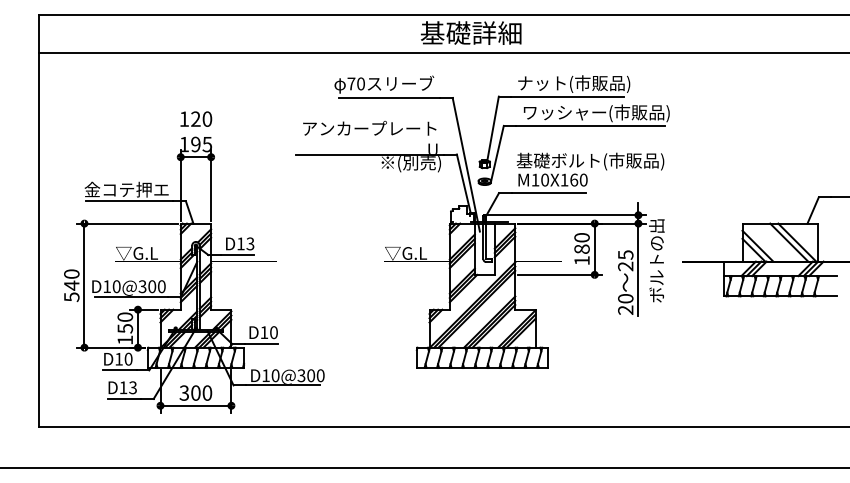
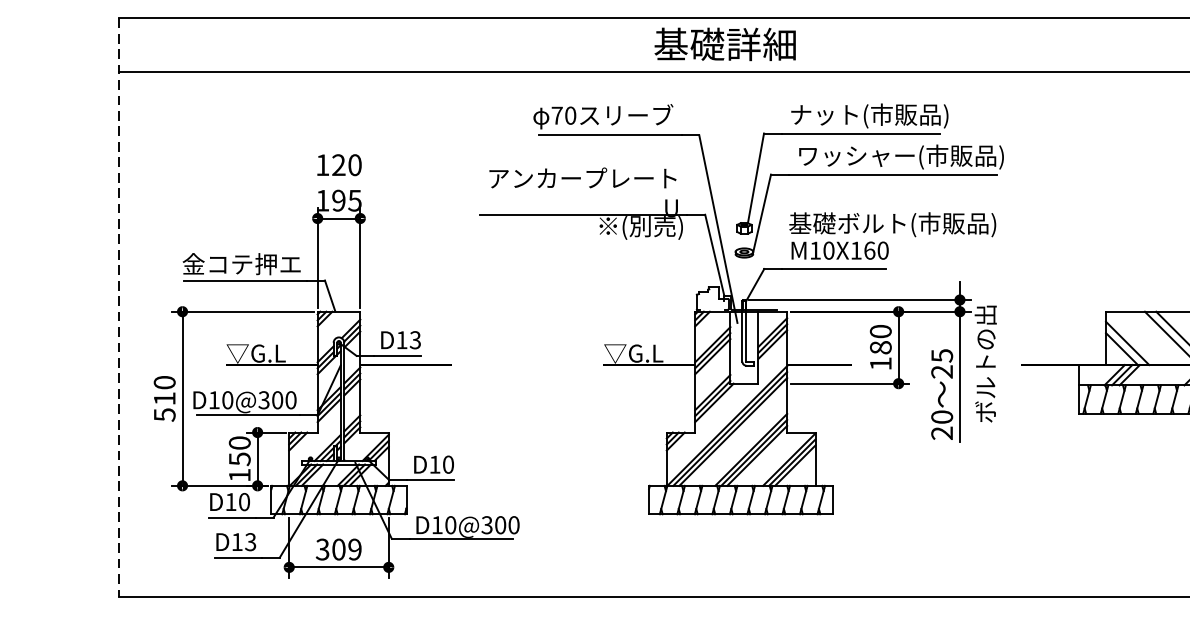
line: (39, 221) -> (119, 308), solid -> dashed
text: (71, 285) -> (164, 398), 540 -> 510
text: (207, 392) -> (355, 548), 300 -> 309

